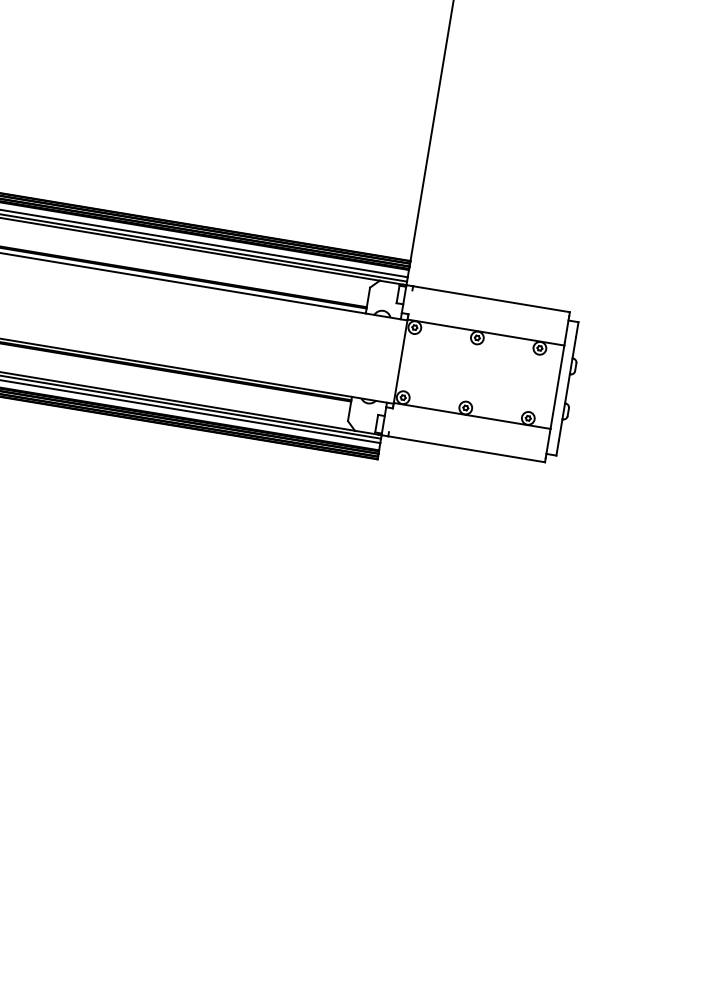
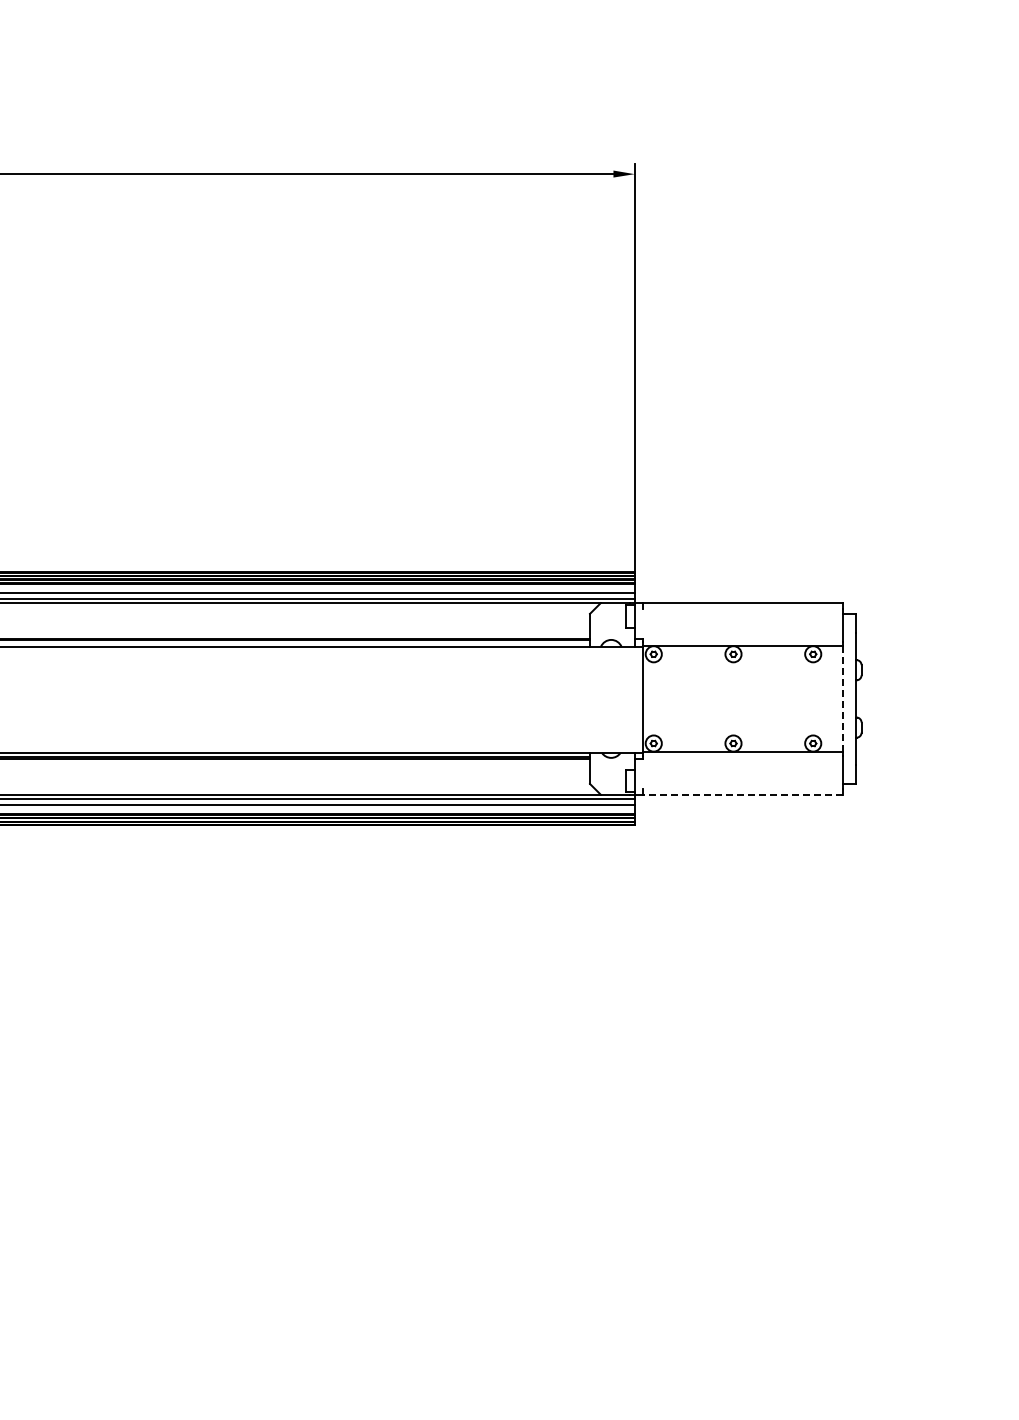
line: (557, 387) -> (842, 699), solid -> dashed
line: (467, 449) -> (743, 794), solid -> dashed

